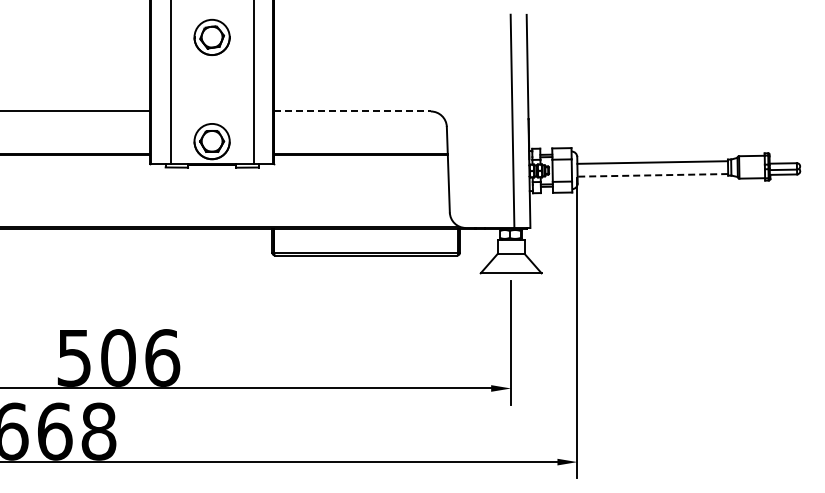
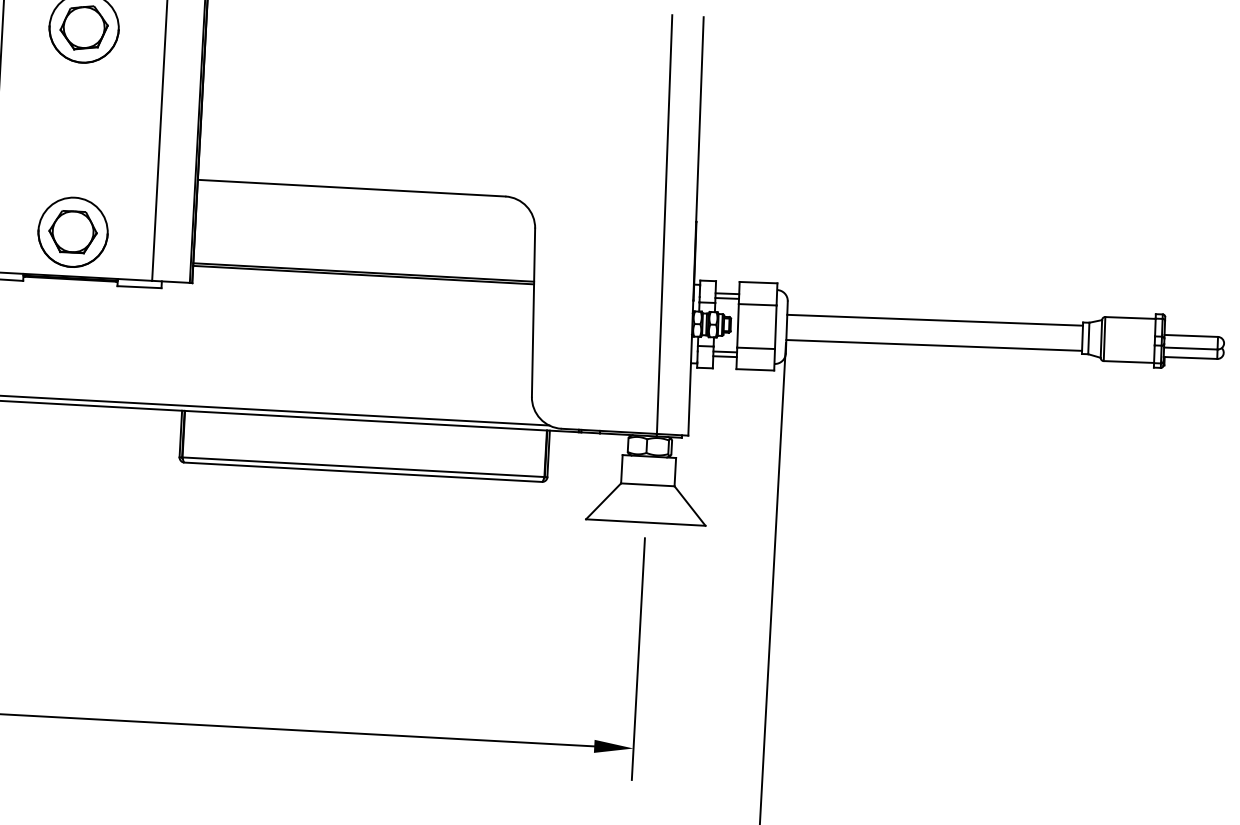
line: (352, 111) -> (351, 188), dashed -> solid
line: (652, 175) -> (933, 345), dashed -> solid

